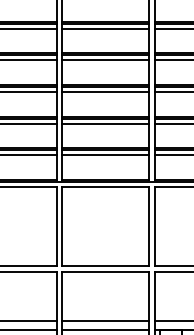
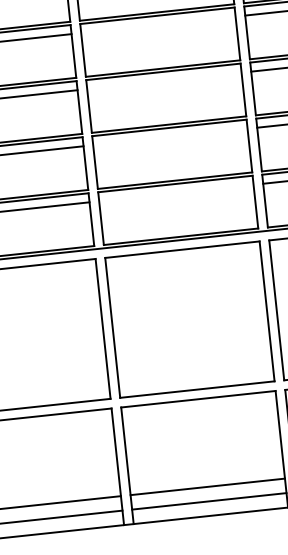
line: (105, 60) -> (158, 25), removed
line: (105, 92) -> (164, 81), removed
line: (105, 123) -> (170, 136), removed
line: (105, 155) -> (176, 193), removed

